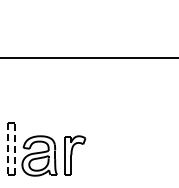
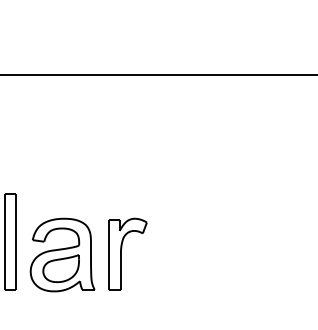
line: (14, 148) -> (16, 241), dashed -> solid
line: (8, 149) -> (5, 243), dashed -> solid

